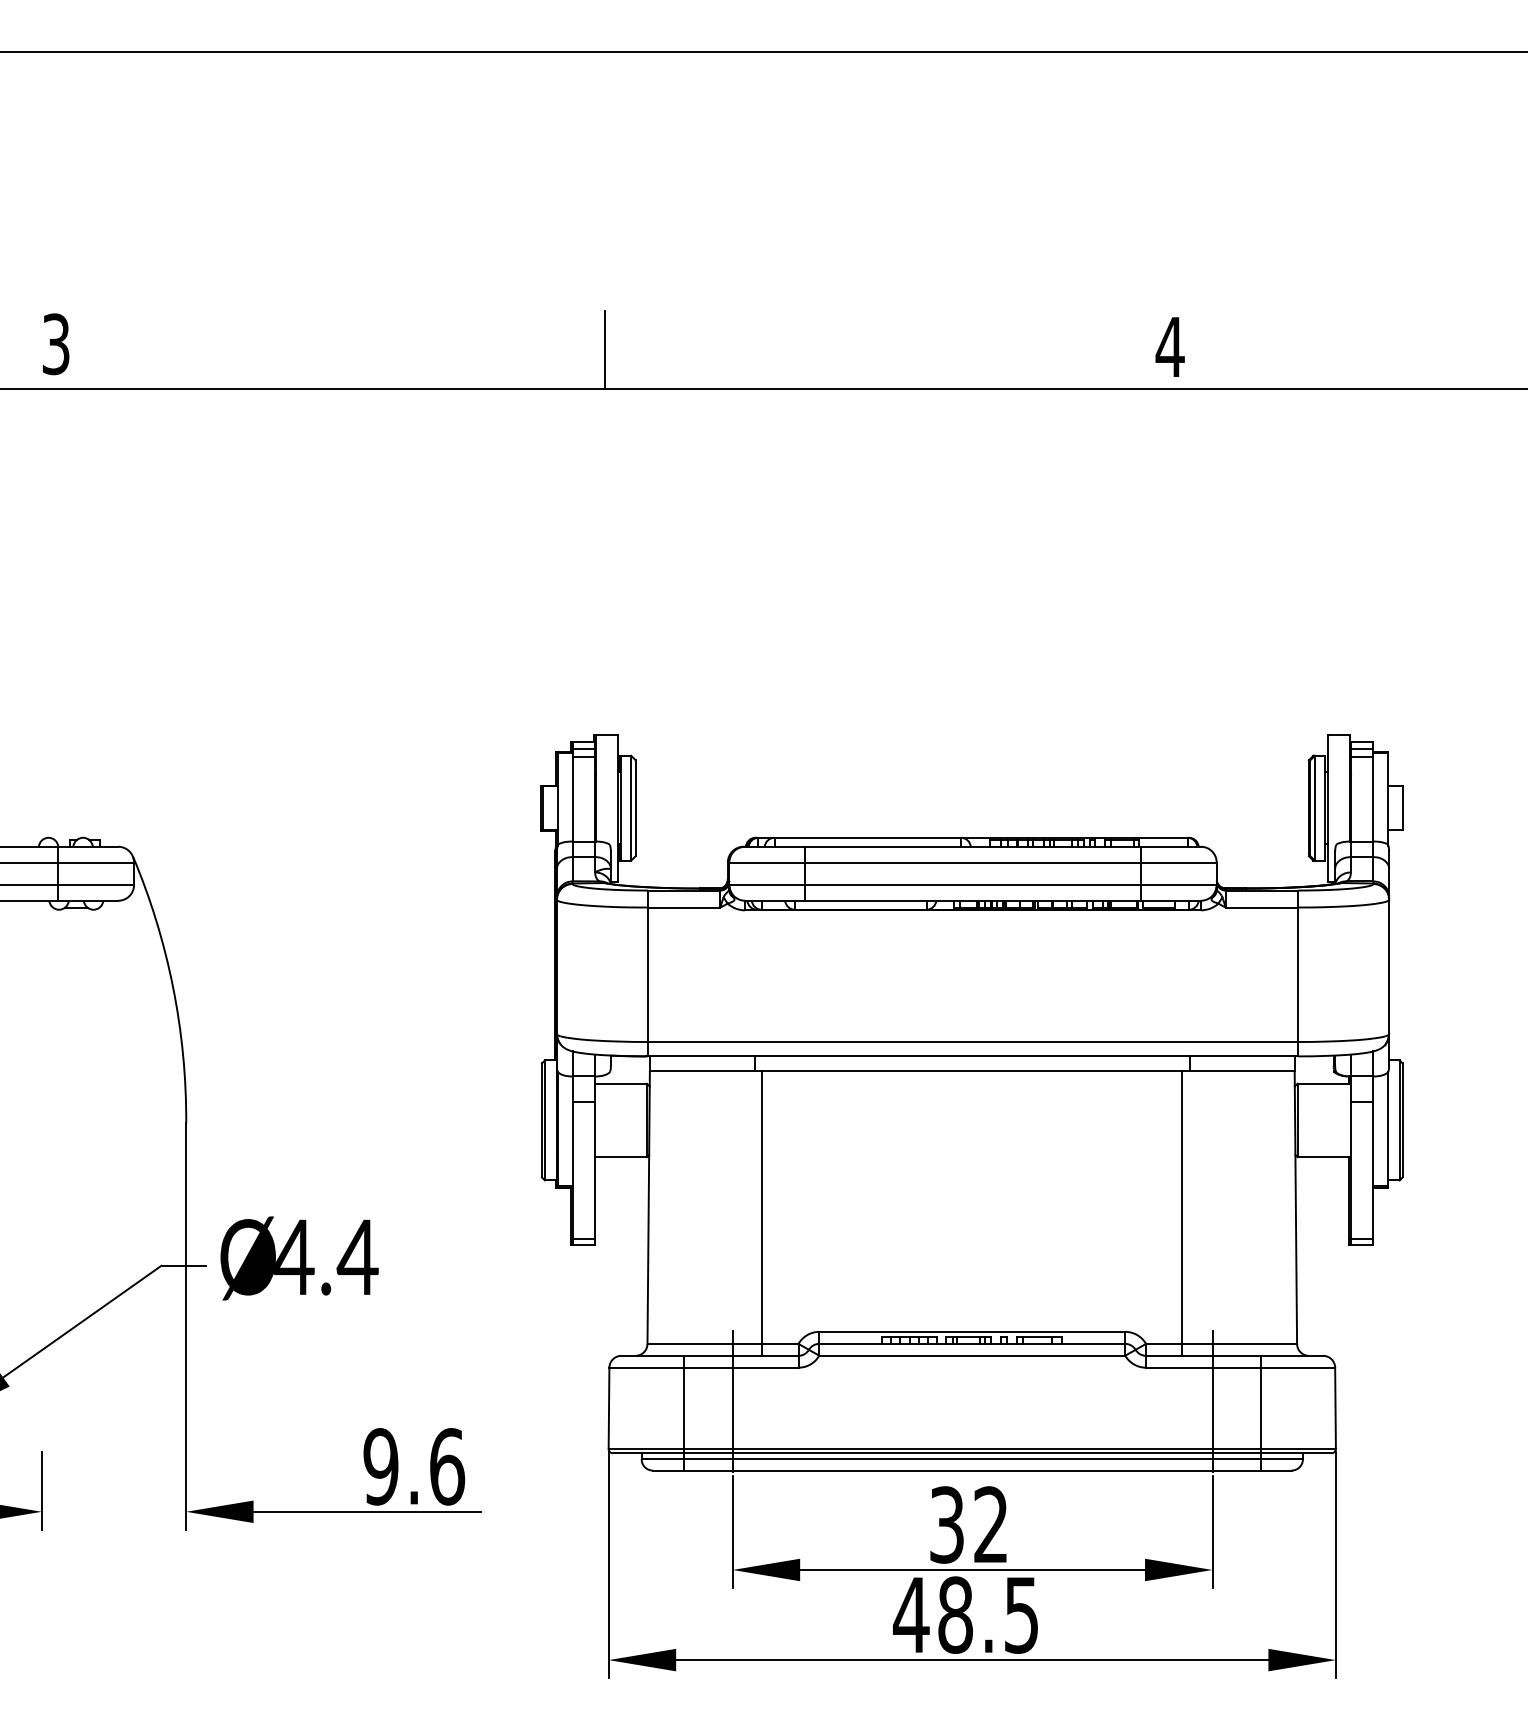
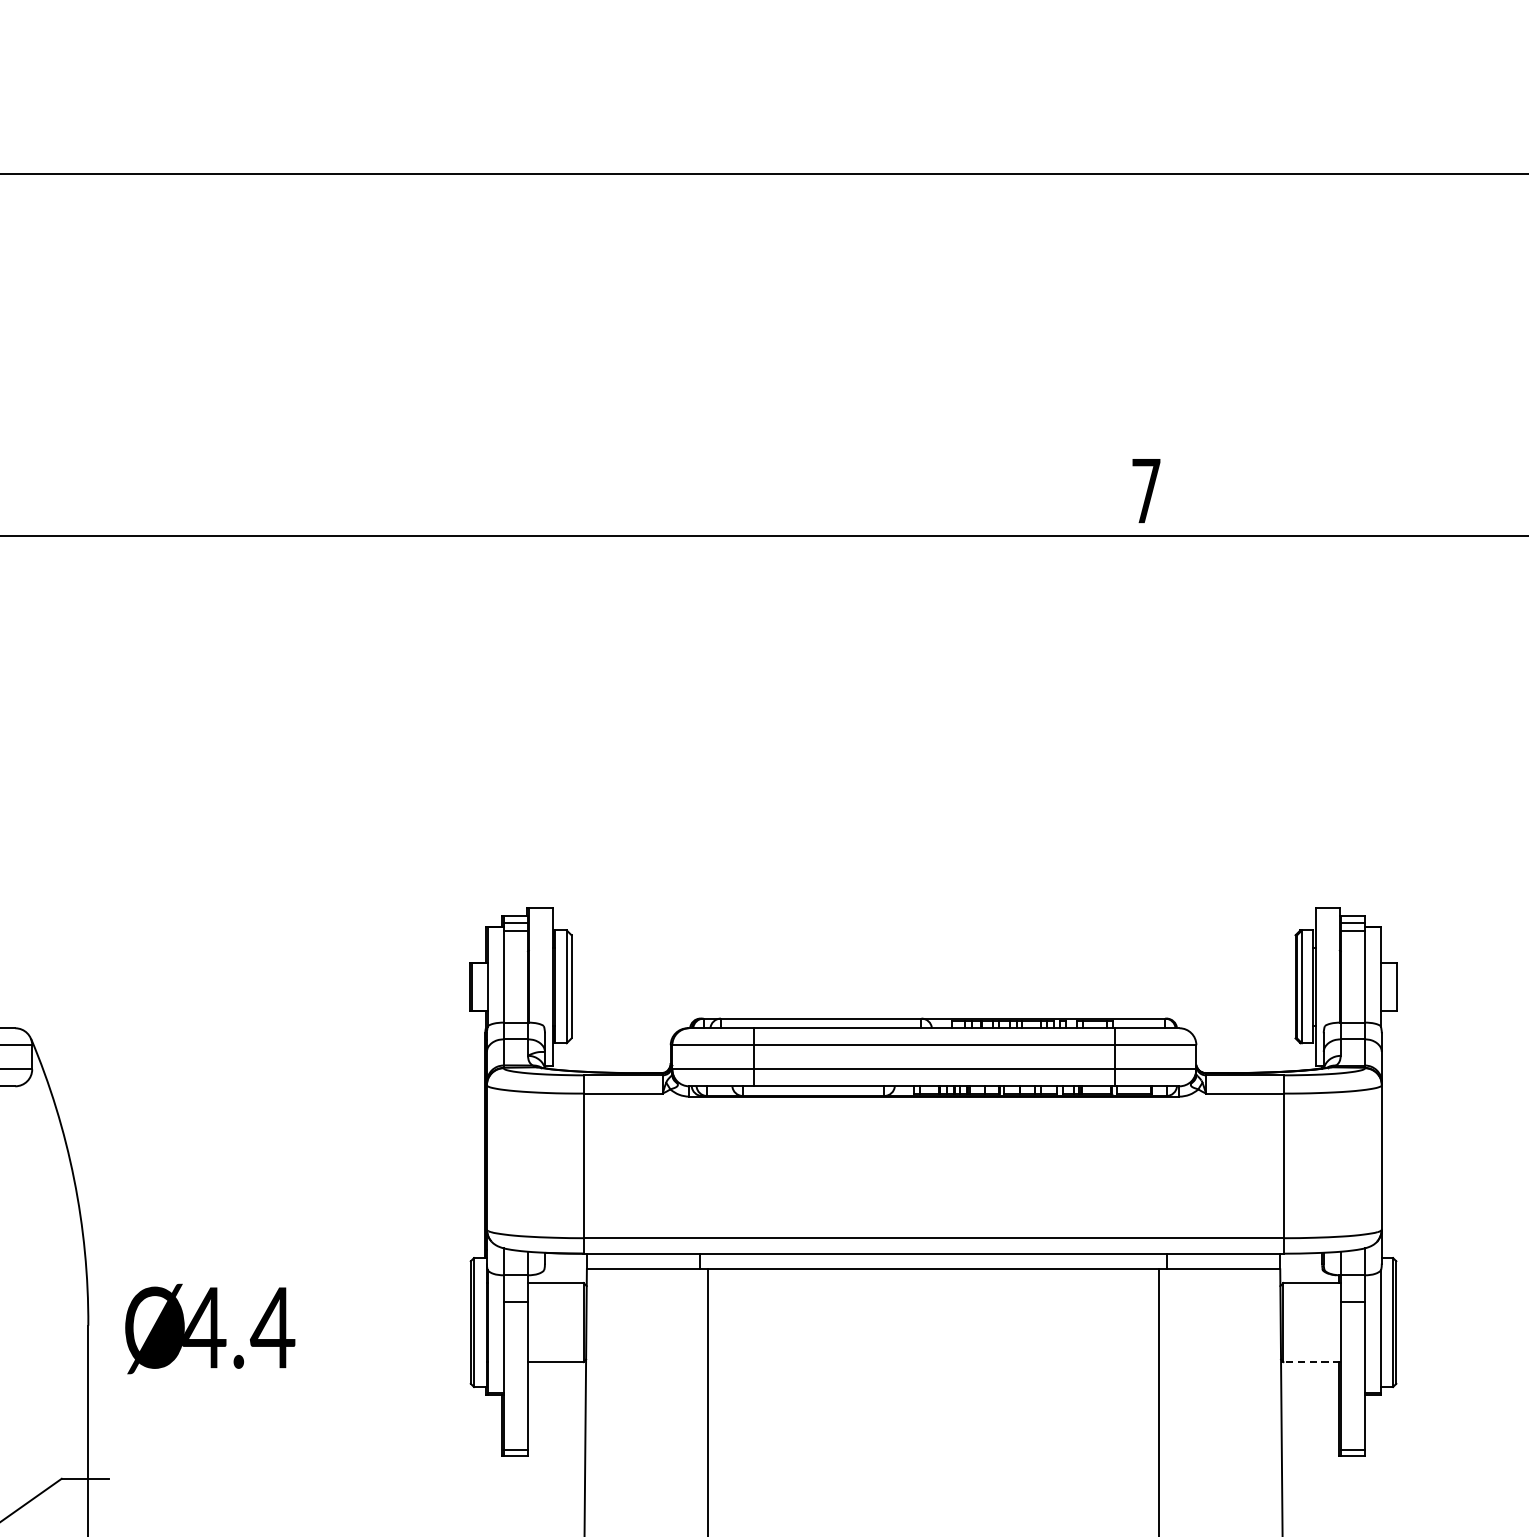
text: (1169, 346) -> (1145, 490), 4 -> 7
line: (605, 349) -> (539, 493), removed
line: (1324, 1157) -> (1312, 1362), solid -> dashed
text: (299, 1258) -> (210, 1329), moved

